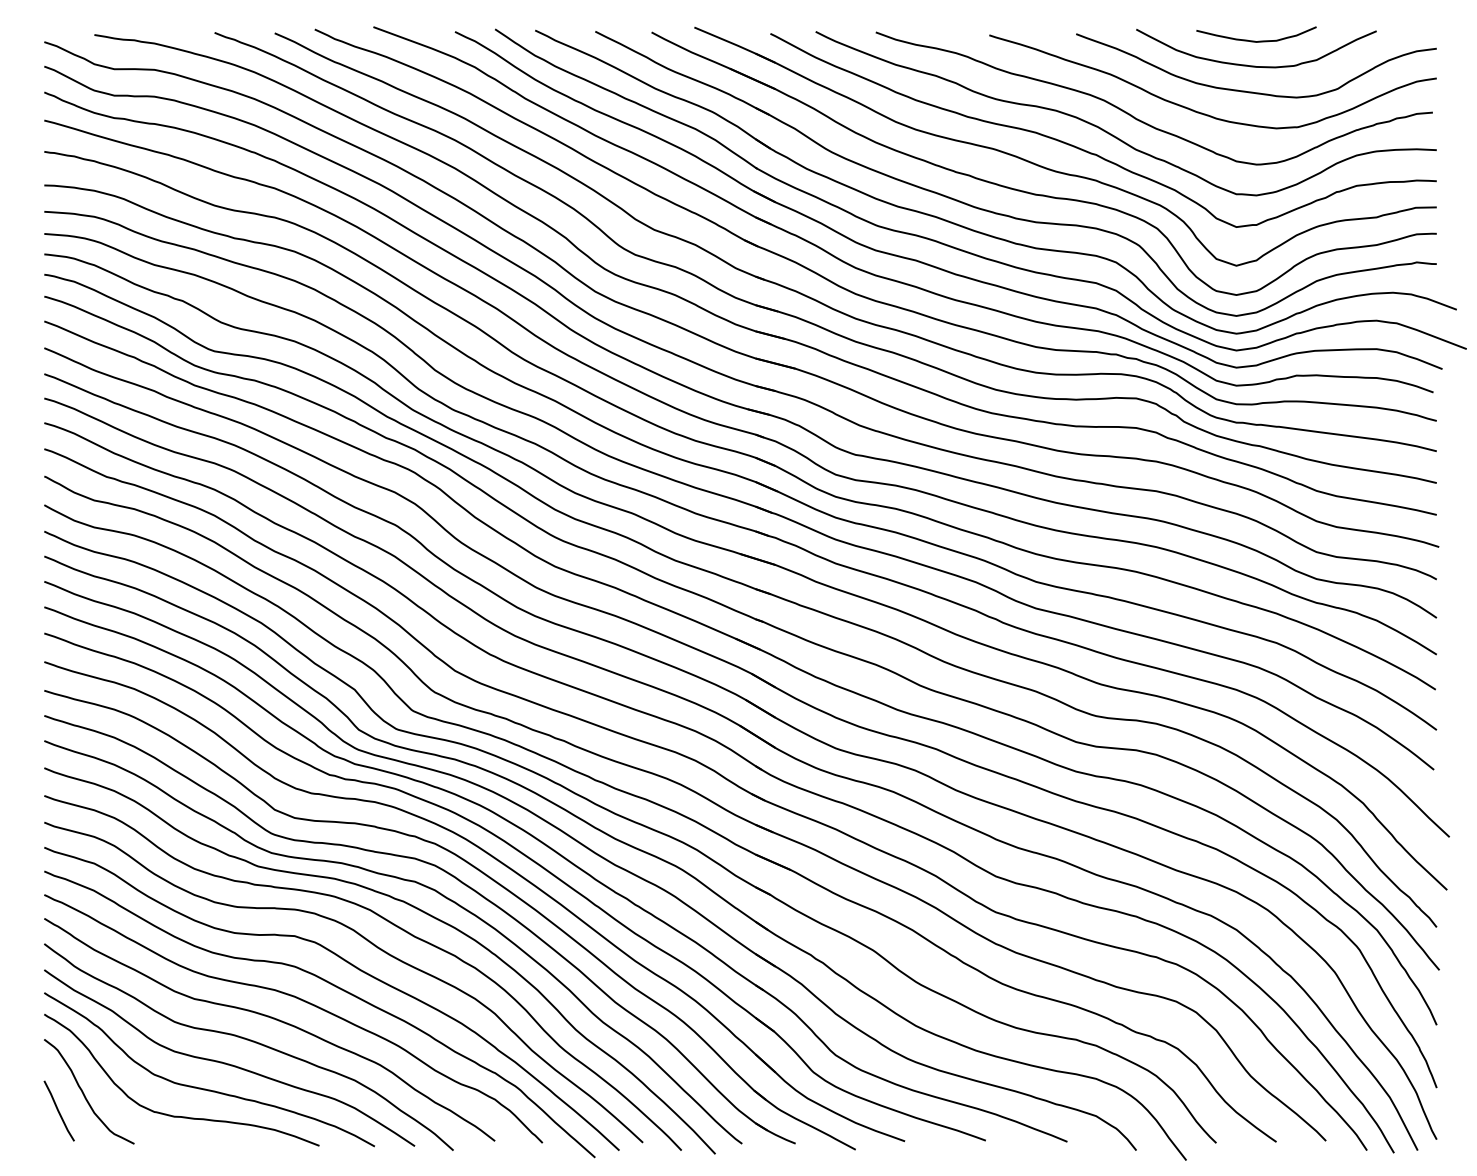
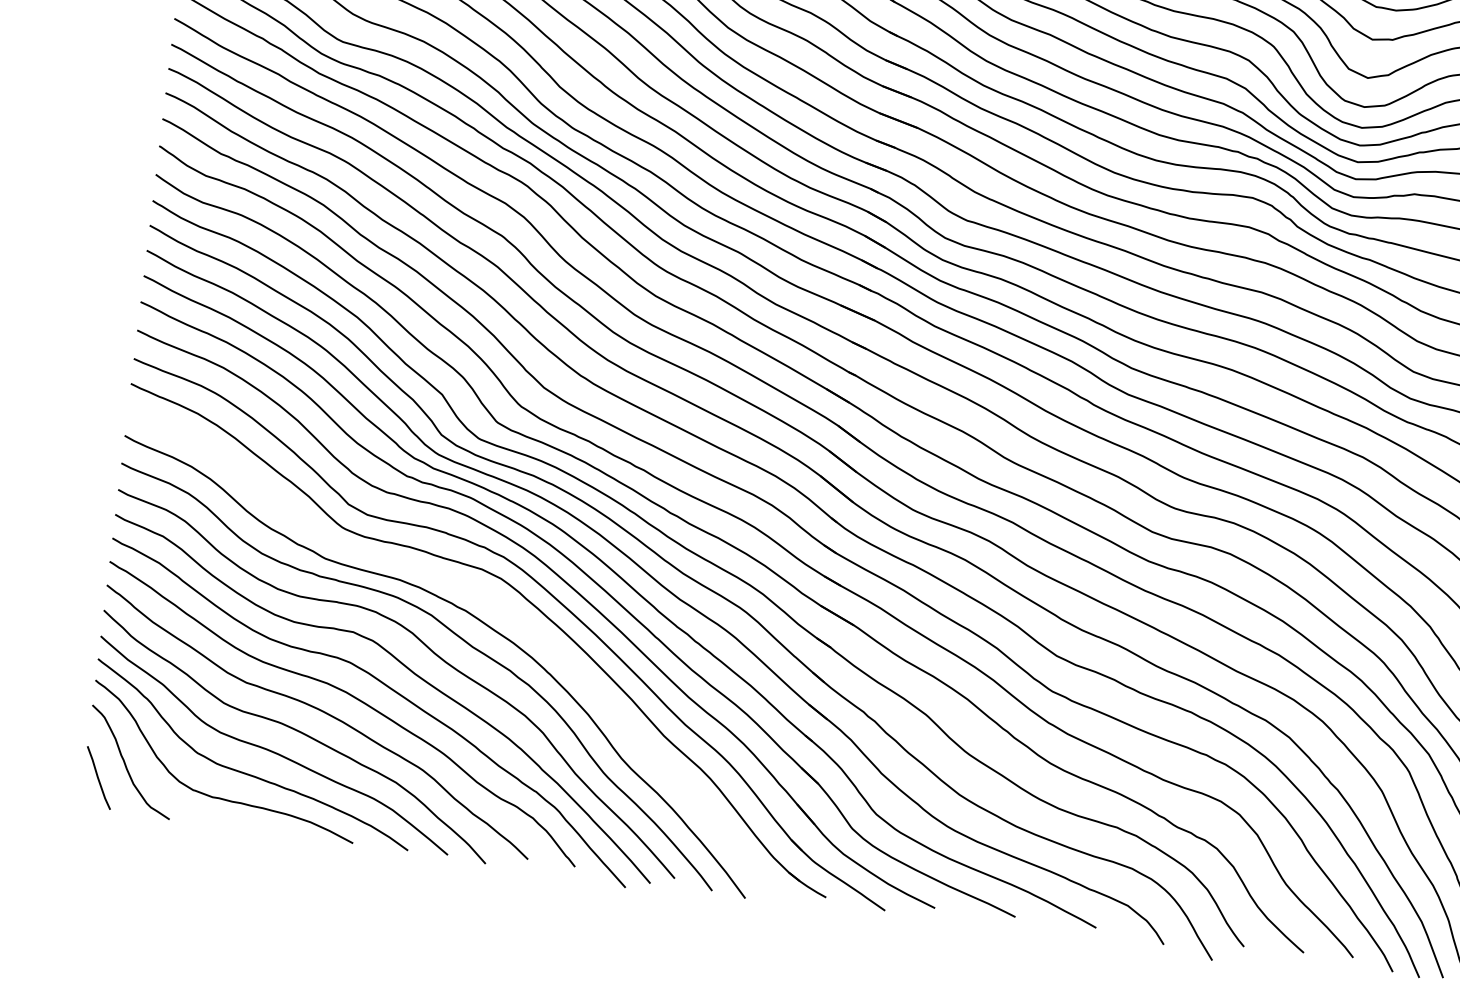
curve: (406, 881) -> (470, 591), removed

